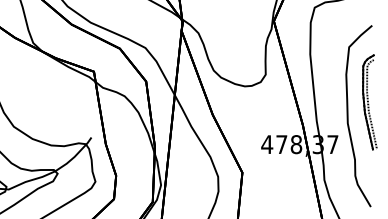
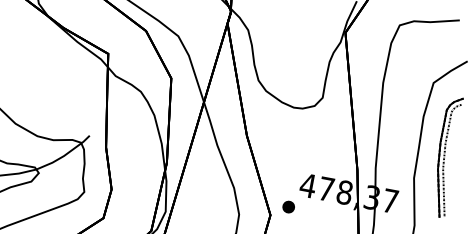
part: (255, 163) -> (289, 206), added

